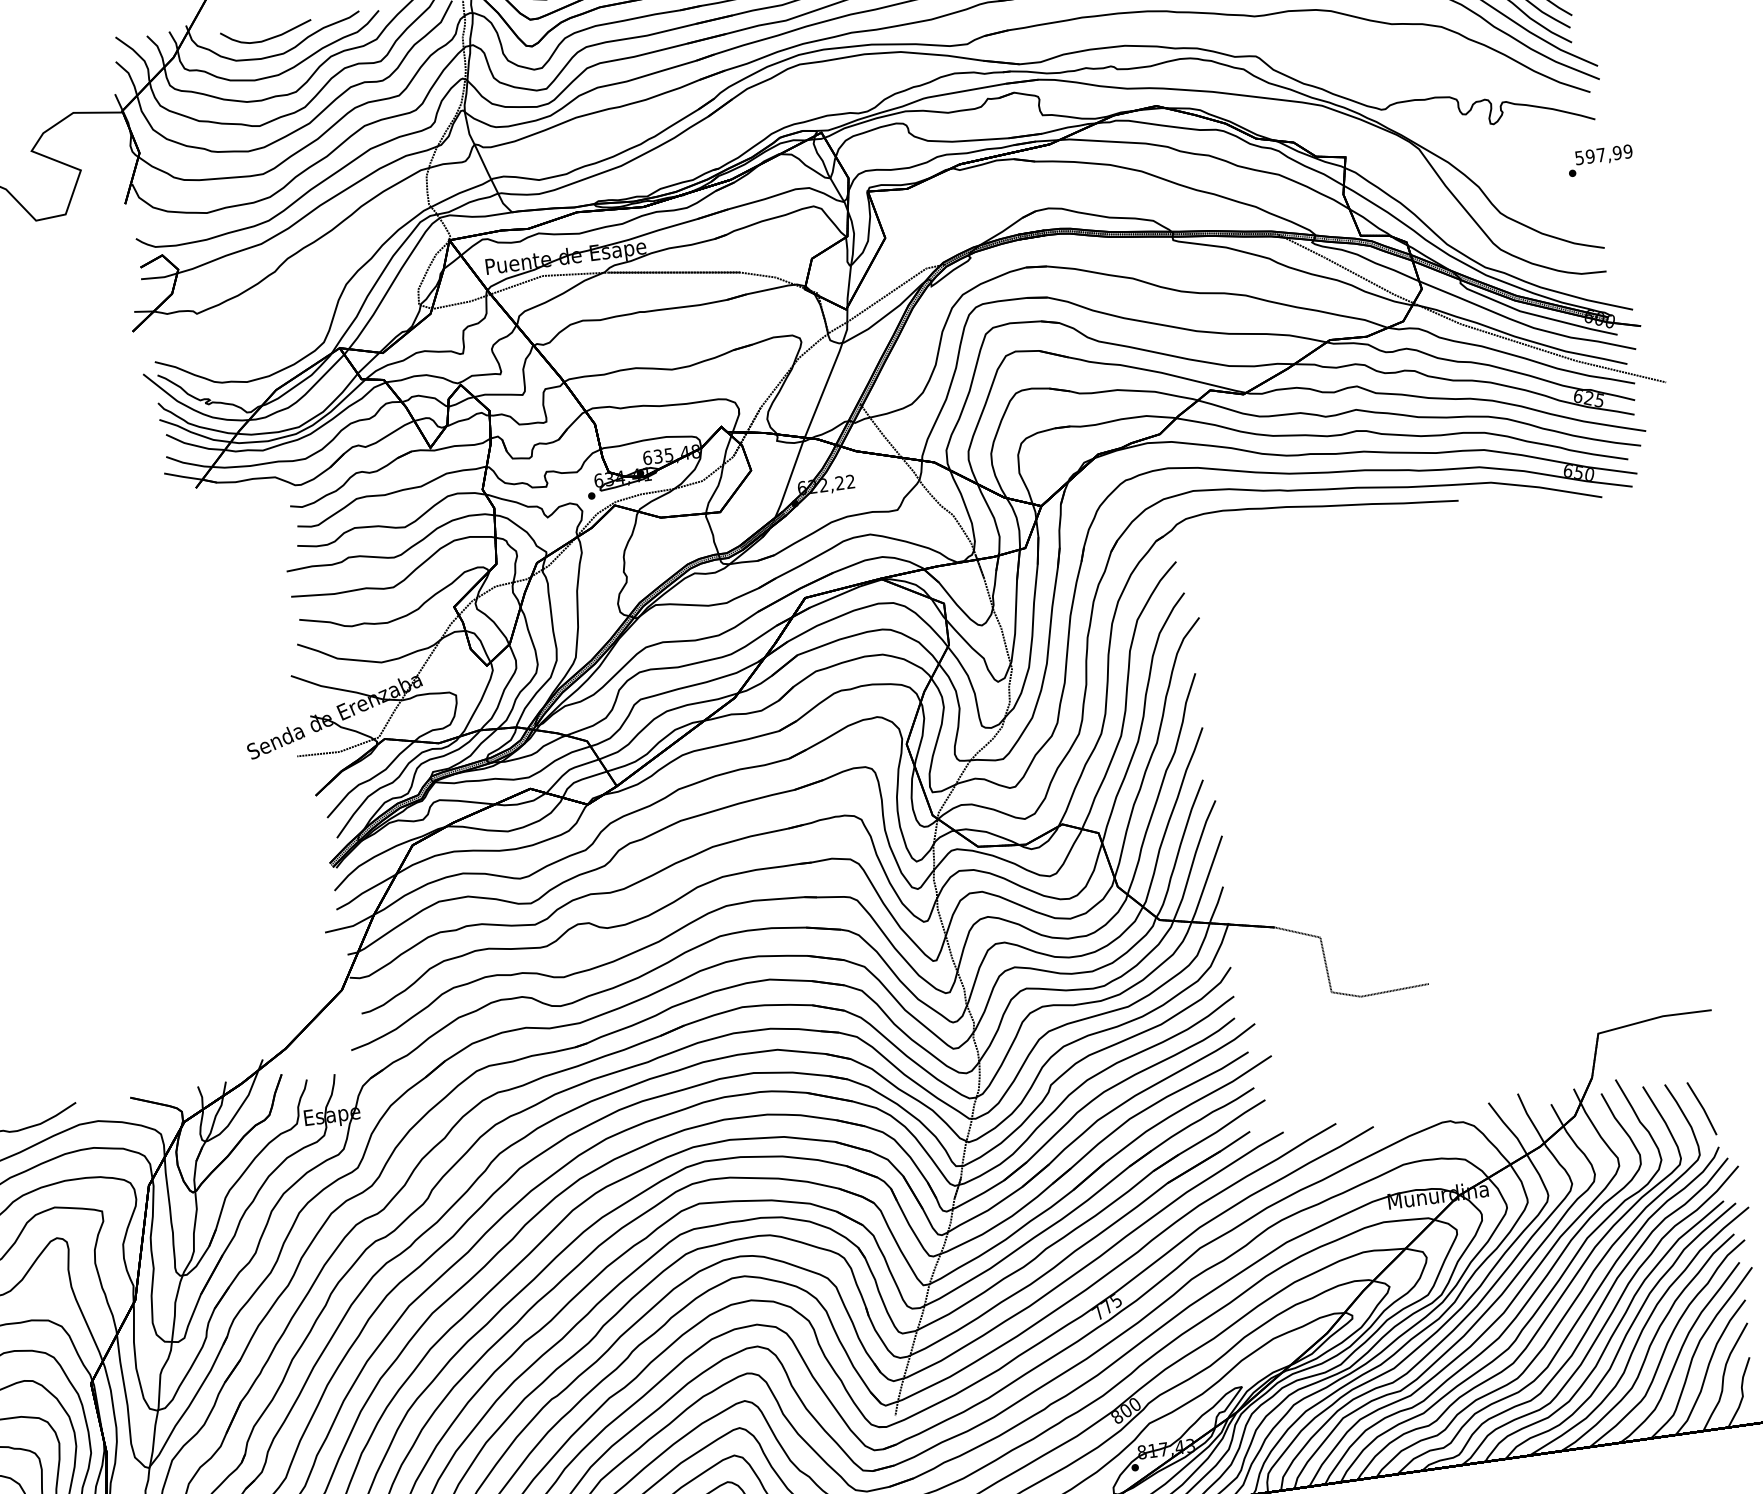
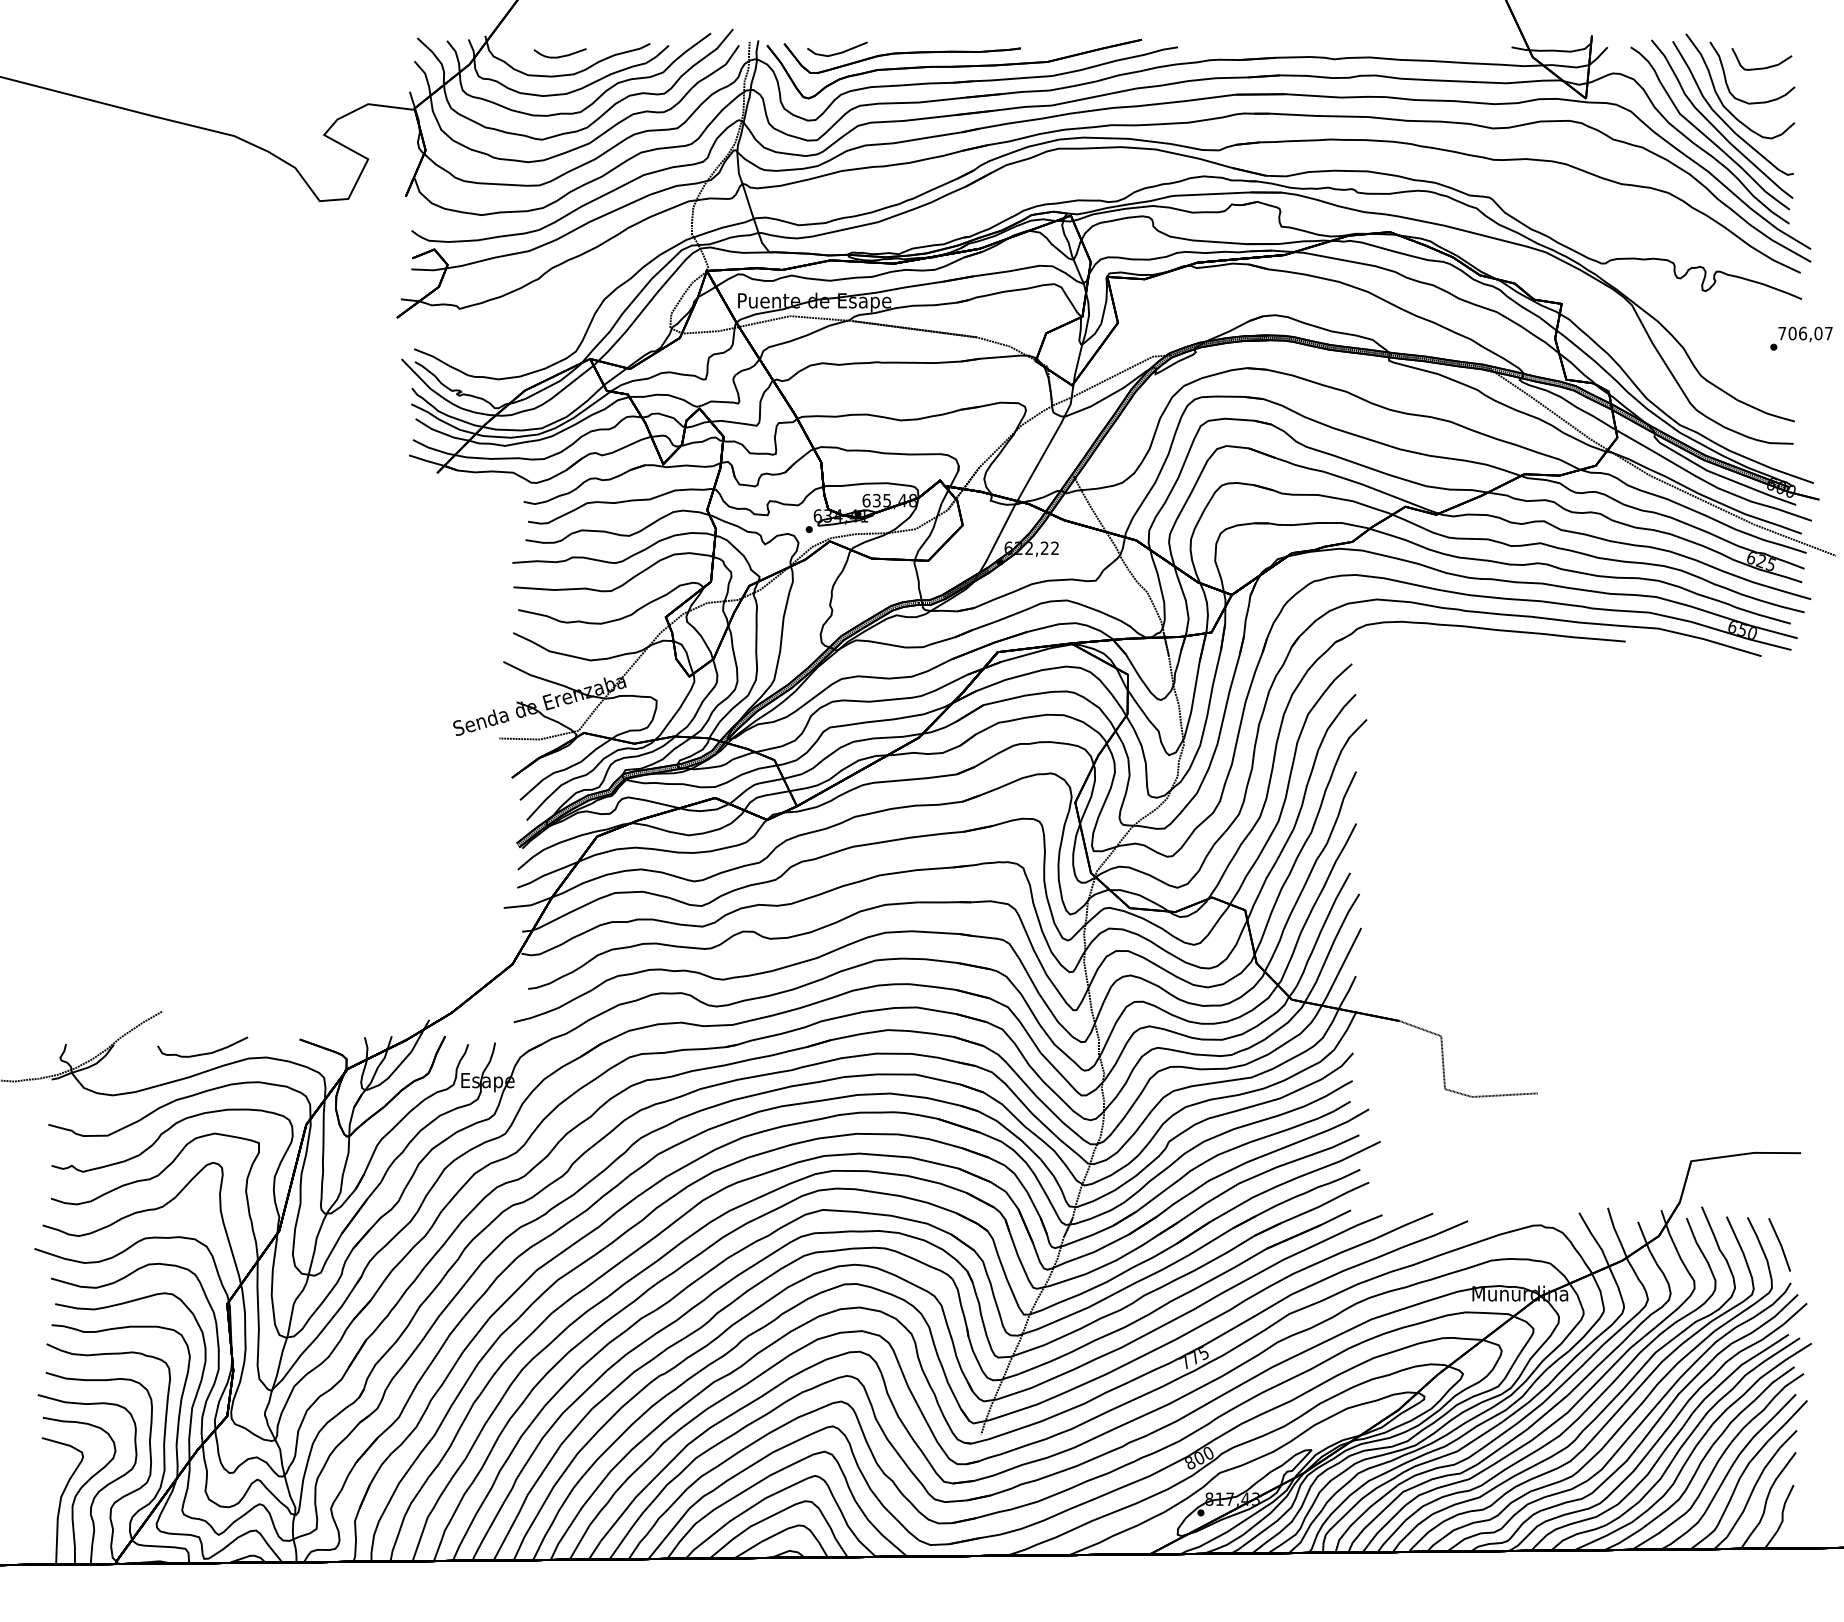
part: (266, 33) -> (560, 53), size x0.6
text: (1603, 154) -> (1805, 333), 597,99 -> 706,07

